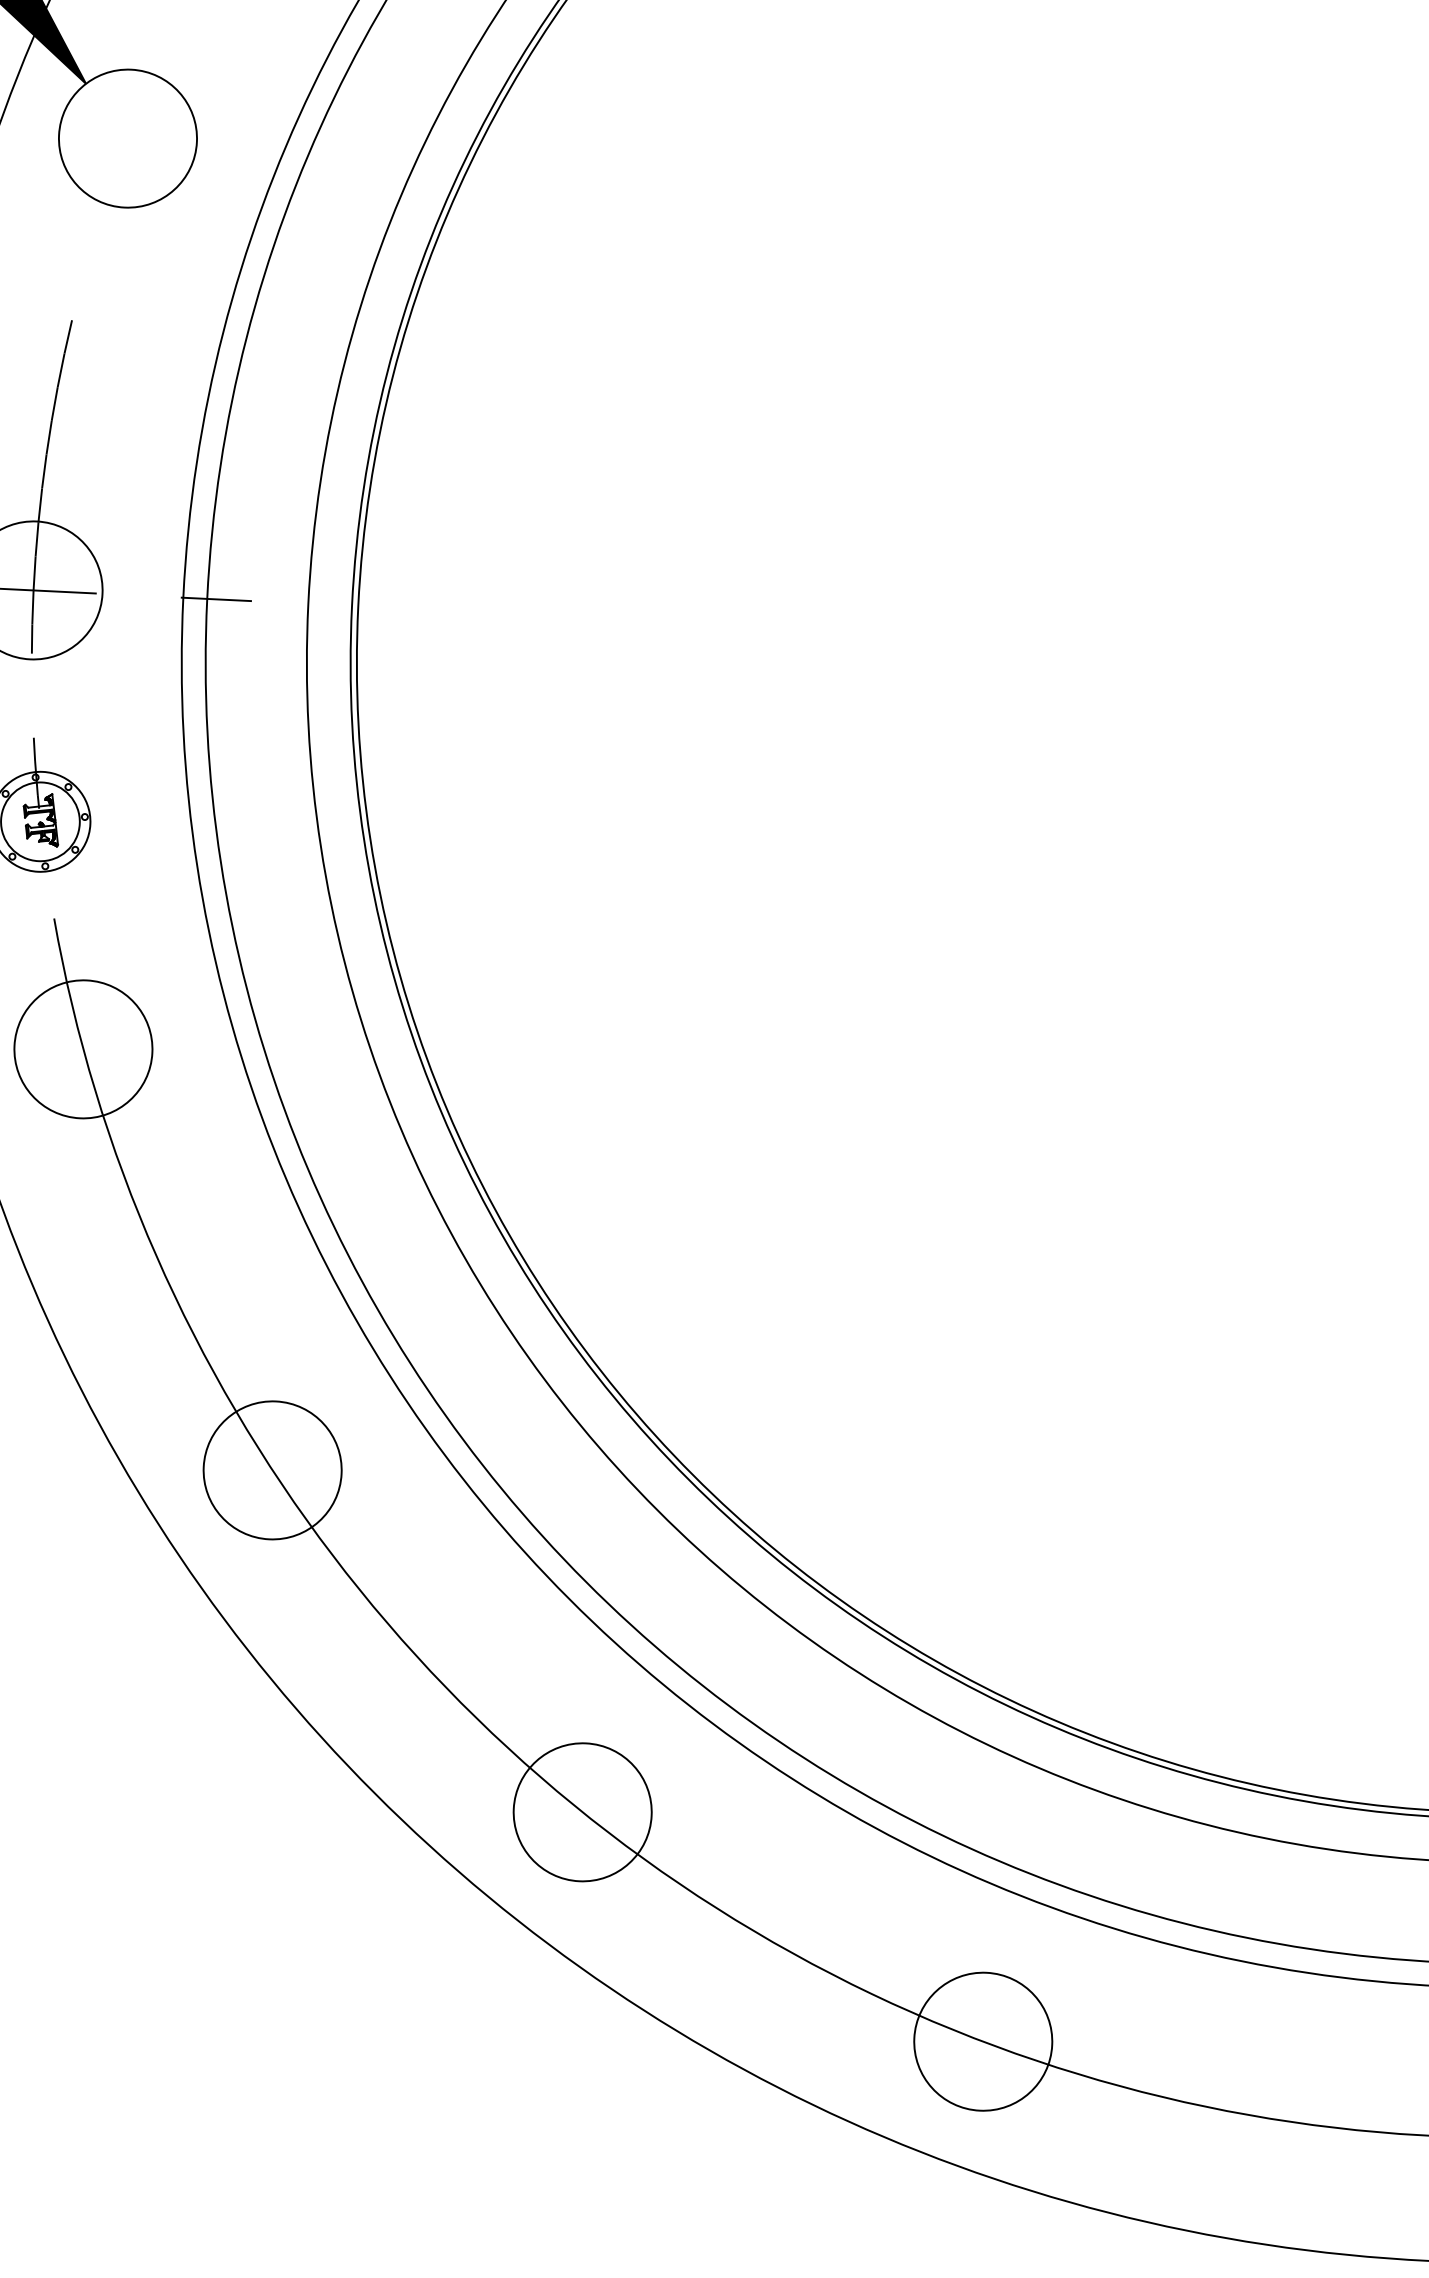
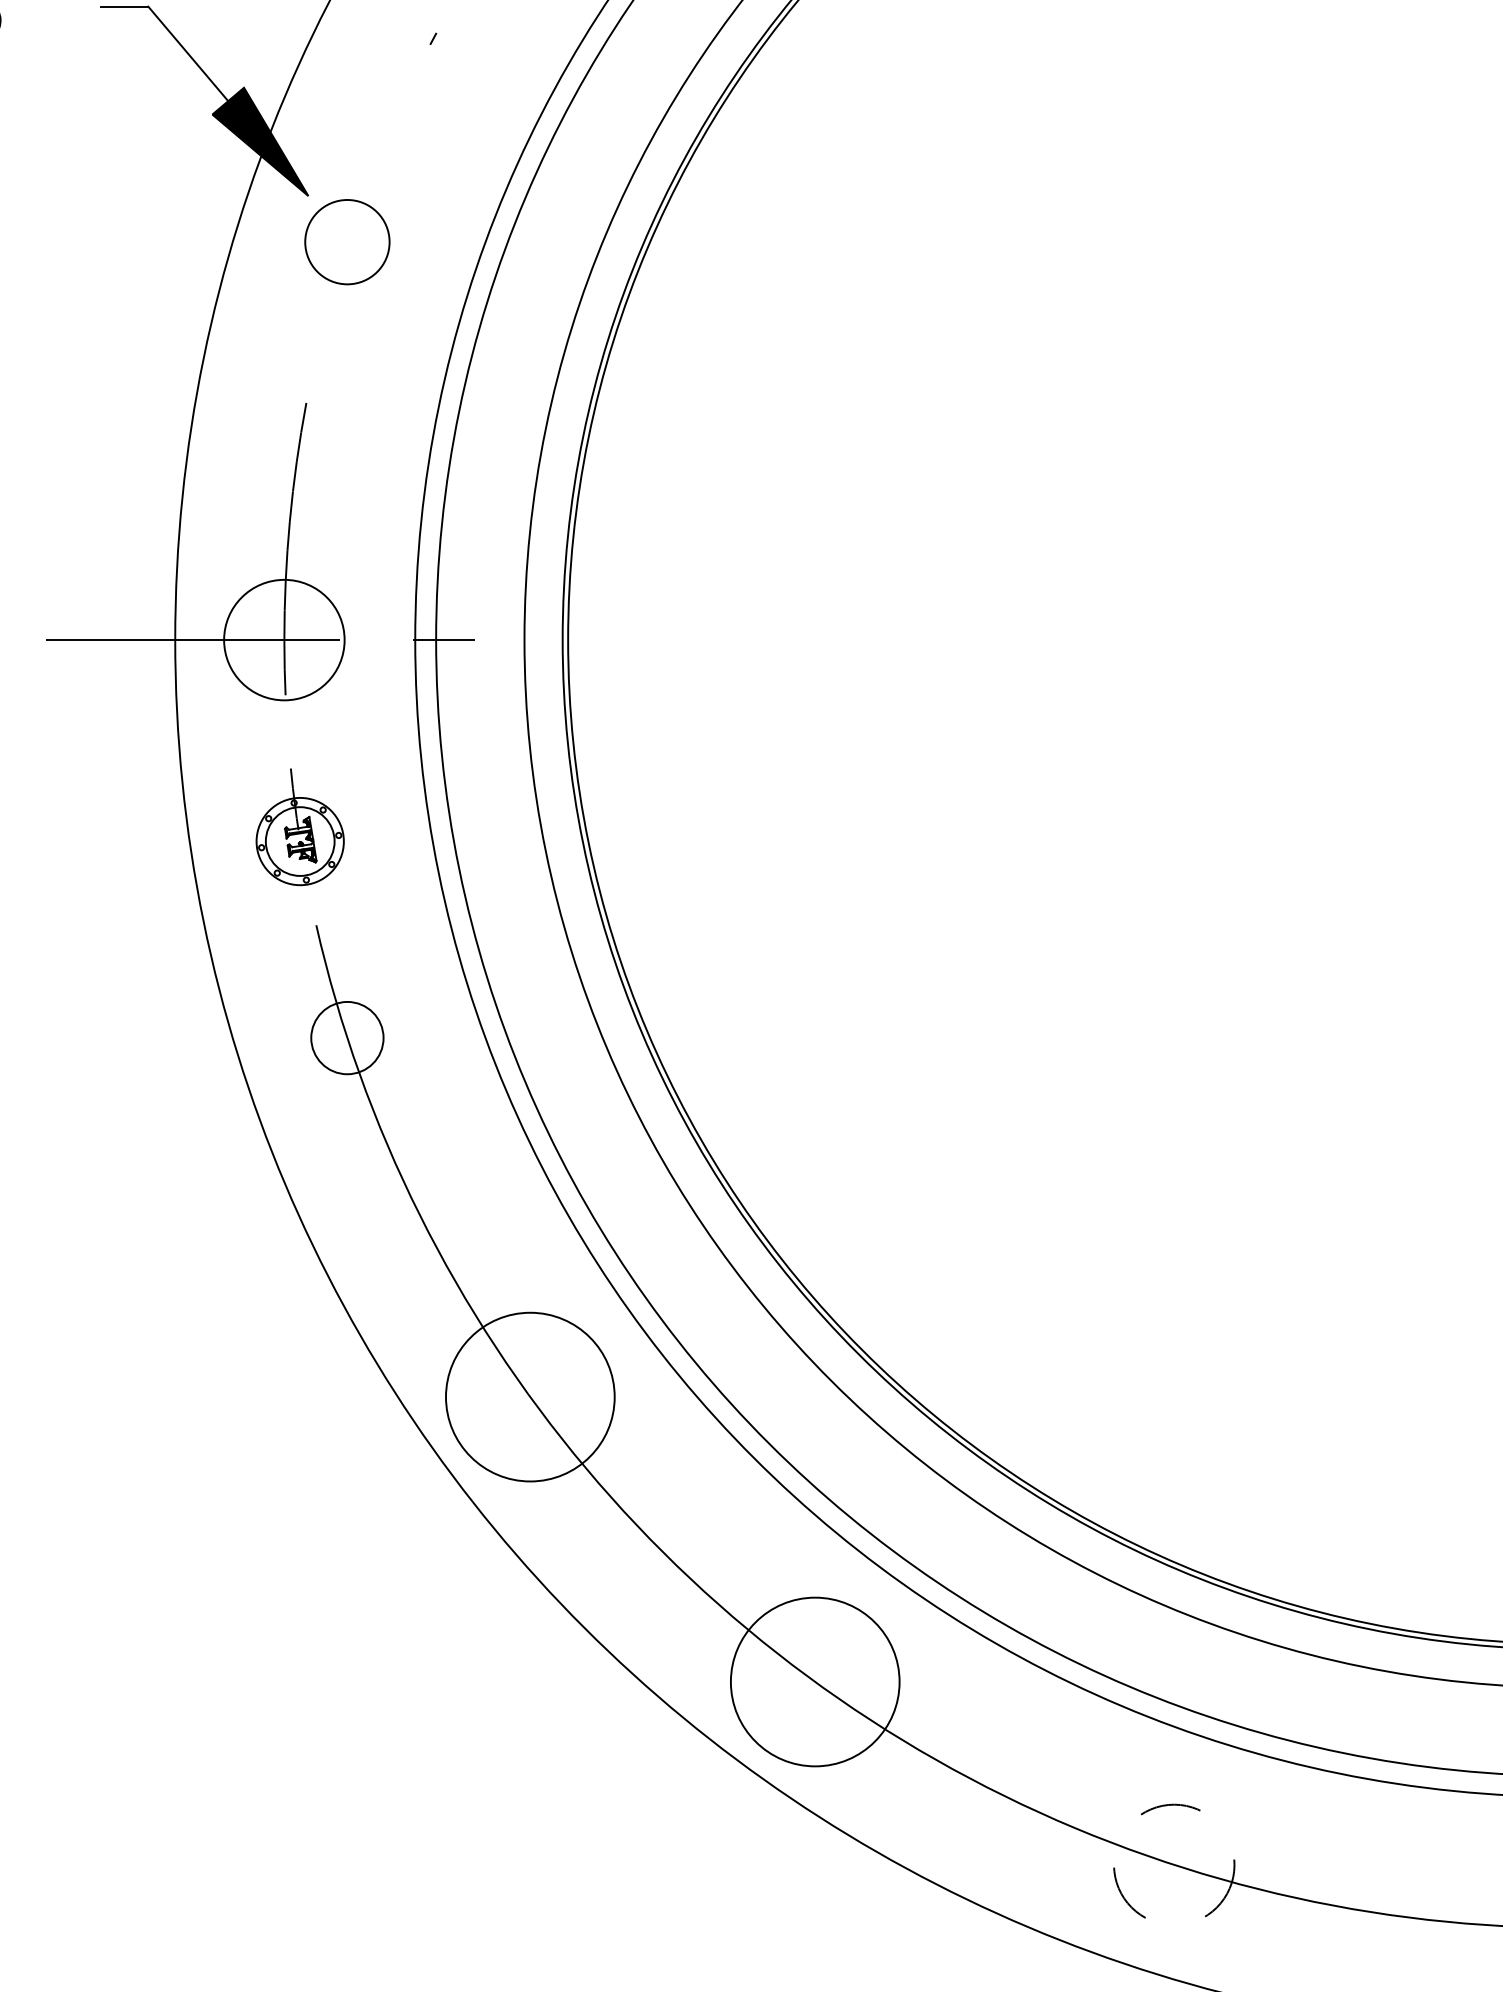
circle: (128, 137) -> (347, 241), size x0.7
circle: (83, 1048) -> (347, 1037), size x0.6
circle: (272, 1469) -> (530, 1396), size x1.4
circle: (581, 1811) -> (814, 1681), size x1.4
circle: (983, 2041) -> (1174, 1864), solid -> dashed

